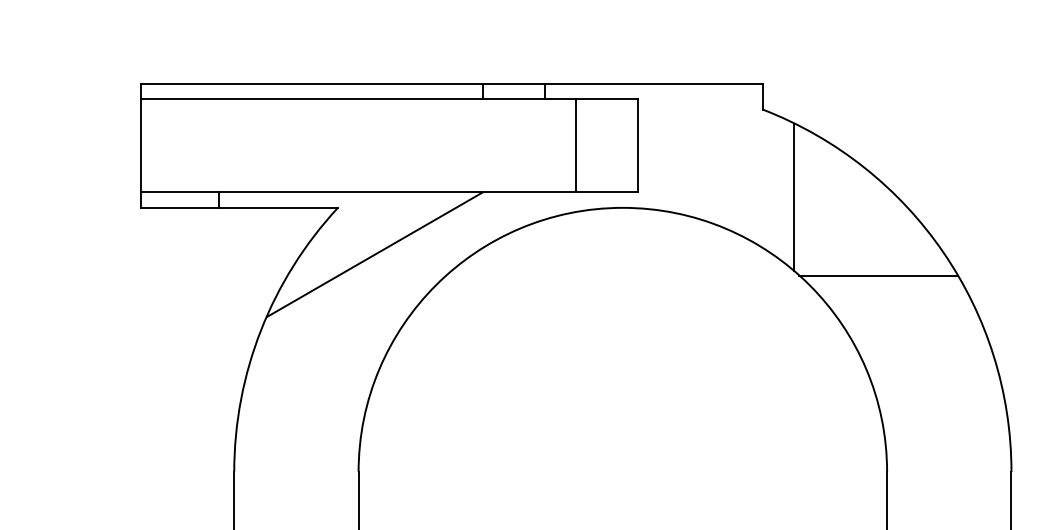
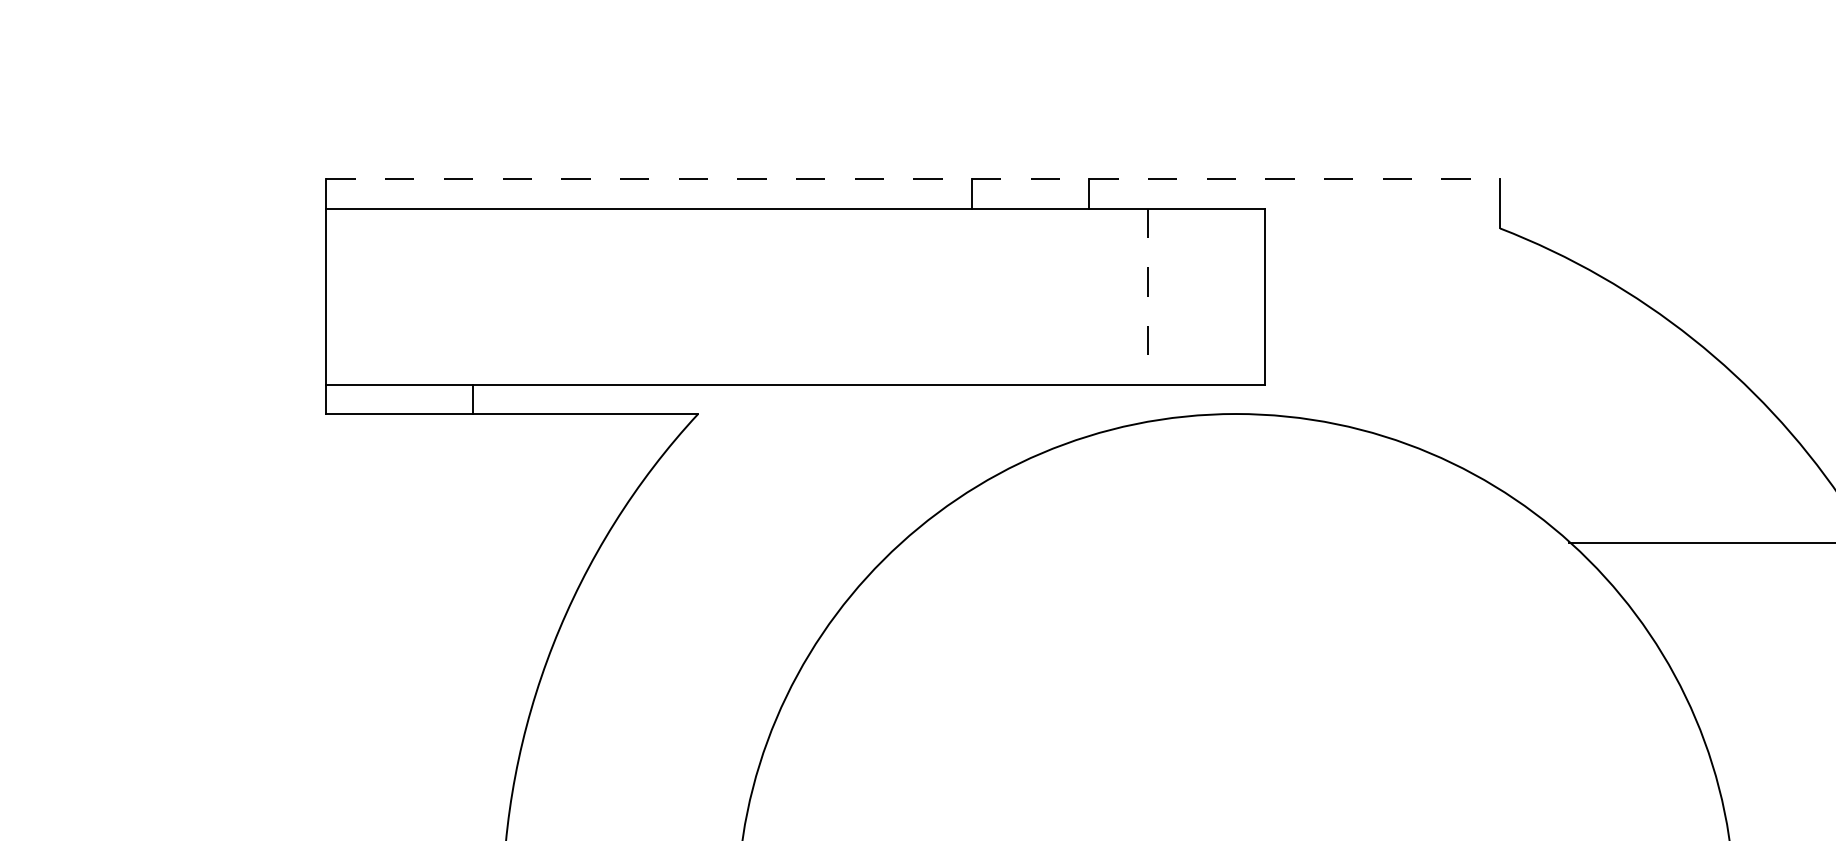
line: (451, 83) -> (912, 179), solid -> dashed
line: (576, 145) -> (1148, 296), solid -> dashed
line: (793, 197) -> (1558, 394), removed
line: (374, 254) -> (767, 502), removed

